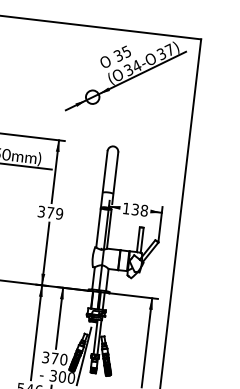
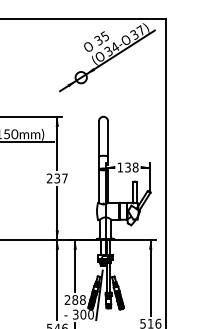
text: (49, 212) -> (56, 178), 379 -> 237
text: (54, 357) -> (74, 299), 370 -> 288

